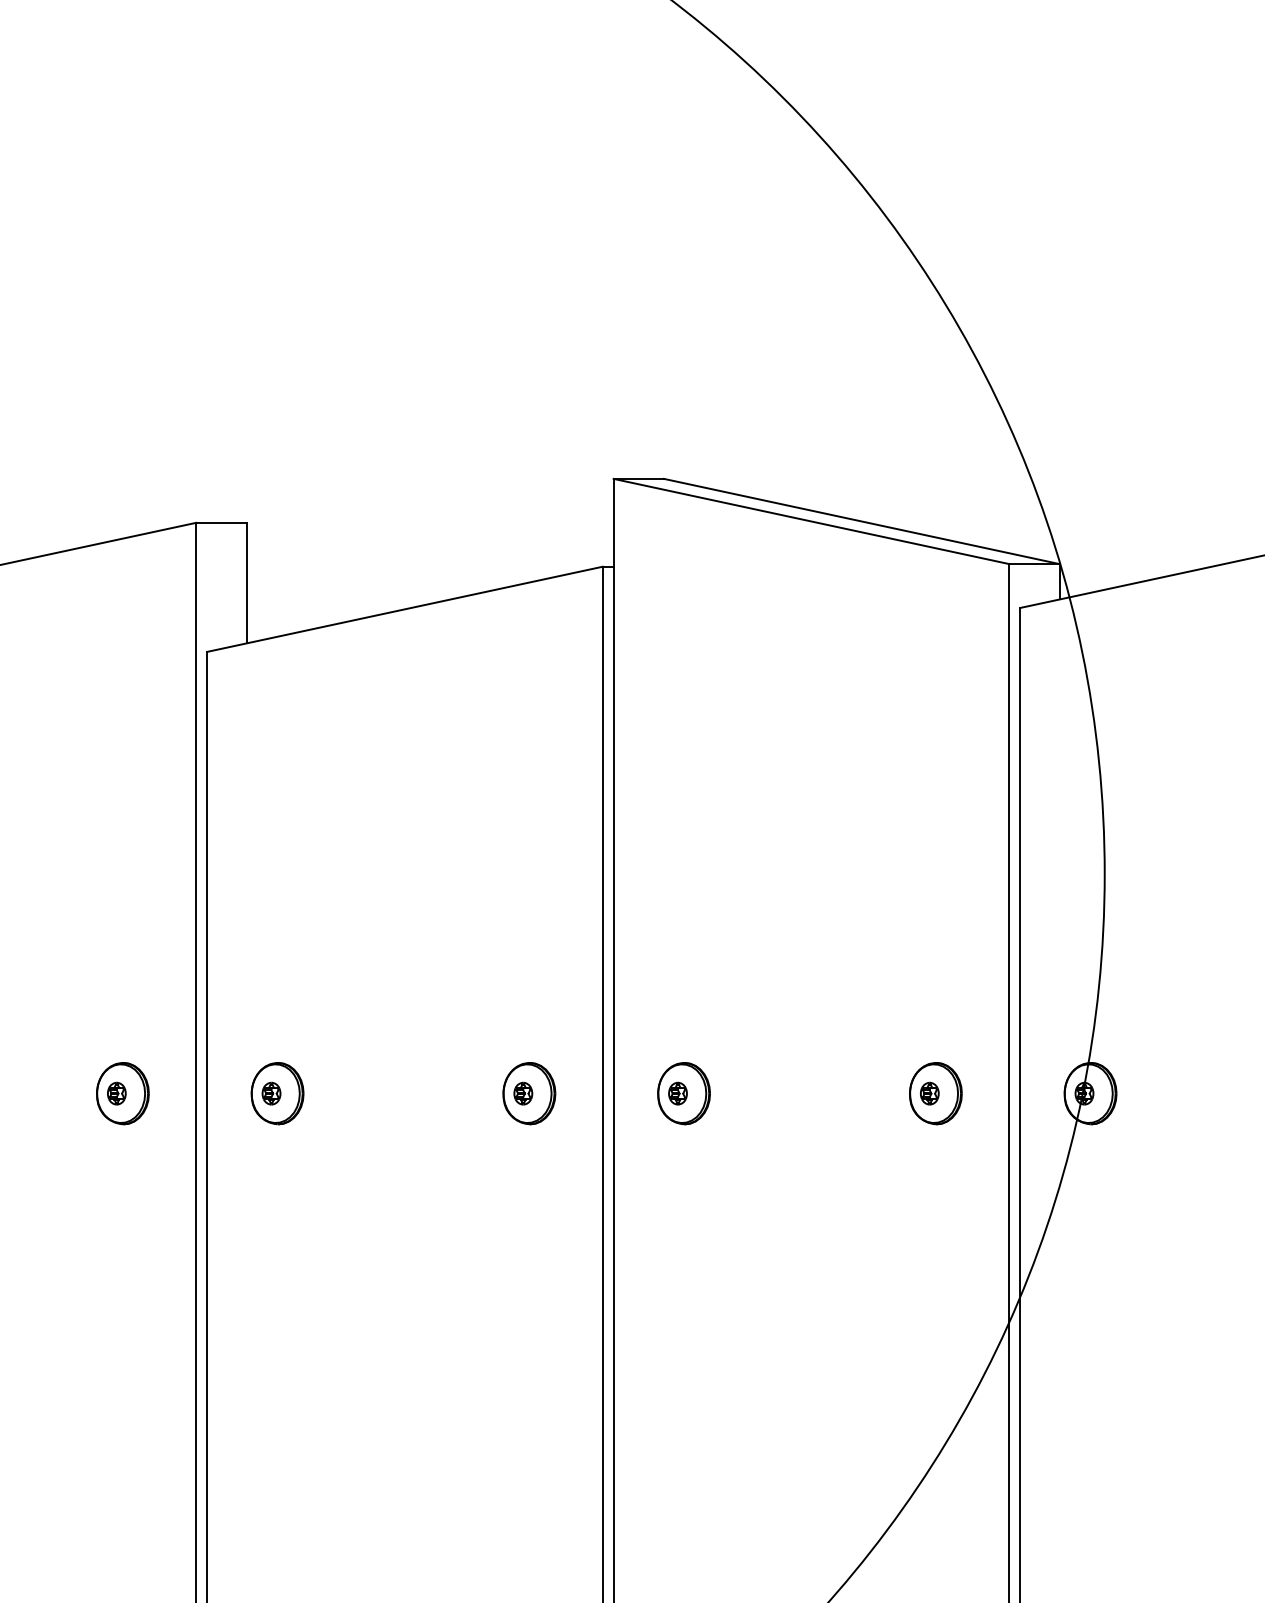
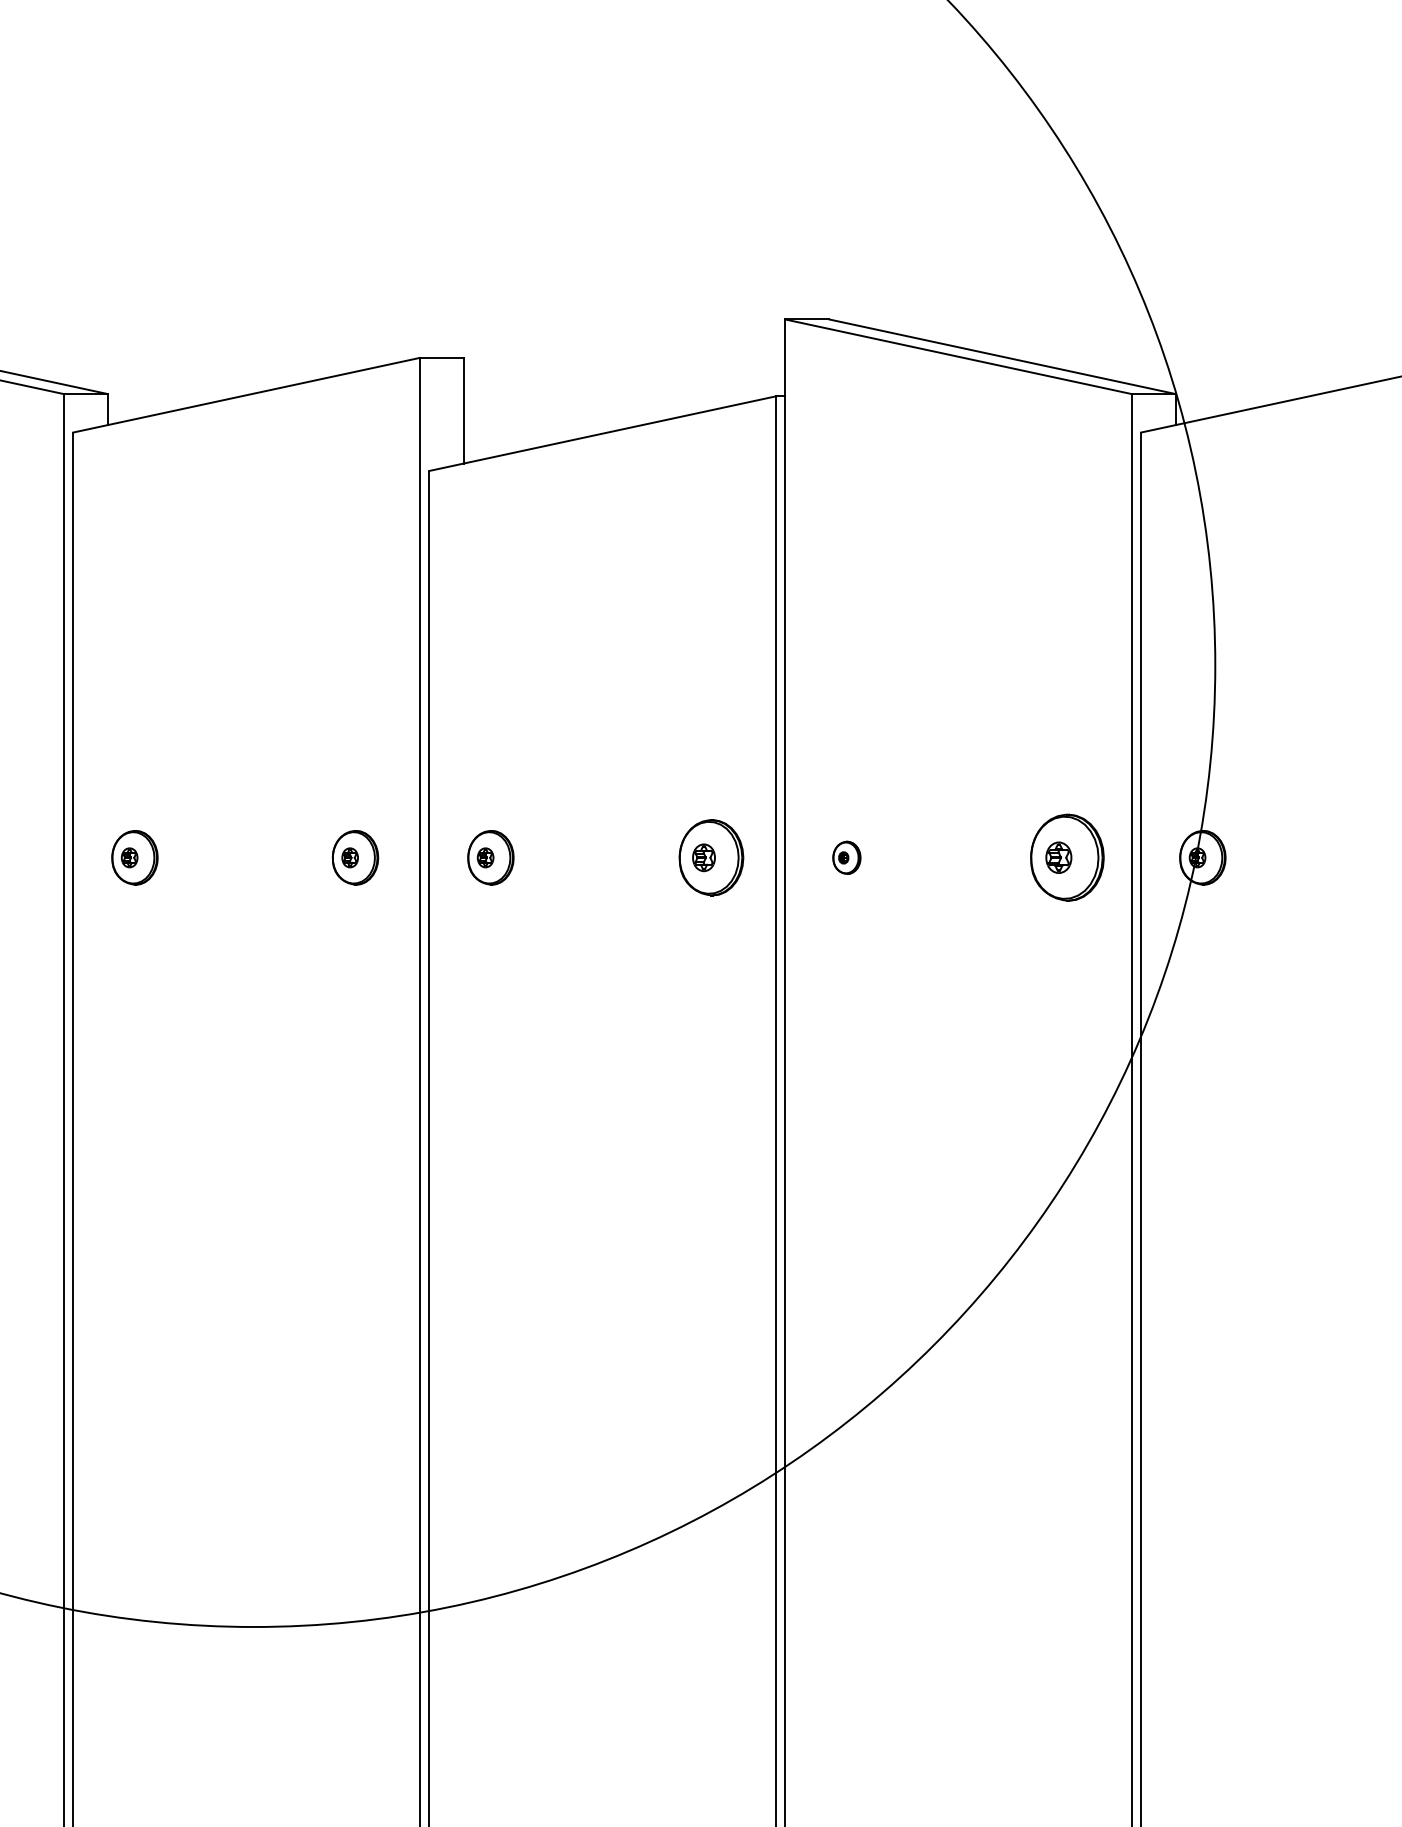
part: (529, 1093) -> (711, 857), size x1.4
part: (683, 1093) -> (846, 857), size x0.6
part: (935, 1093) -> (1067, 857), size x1.6

